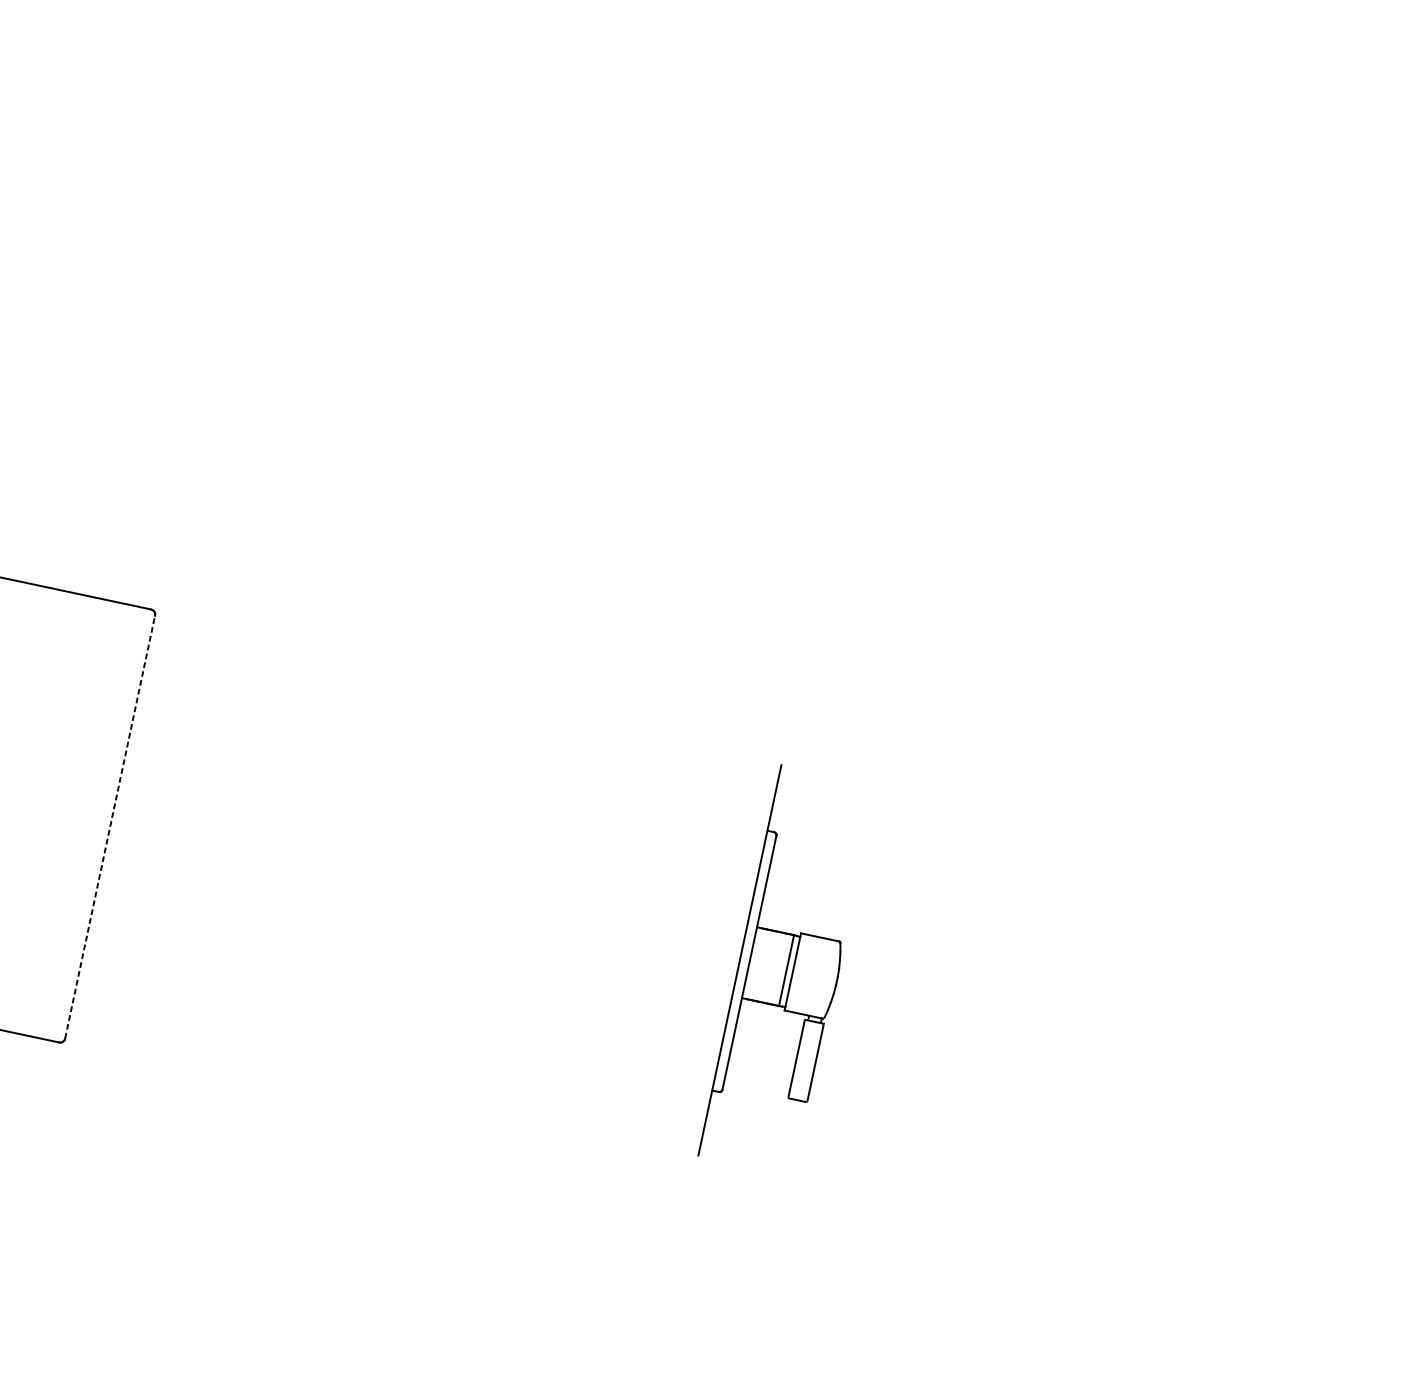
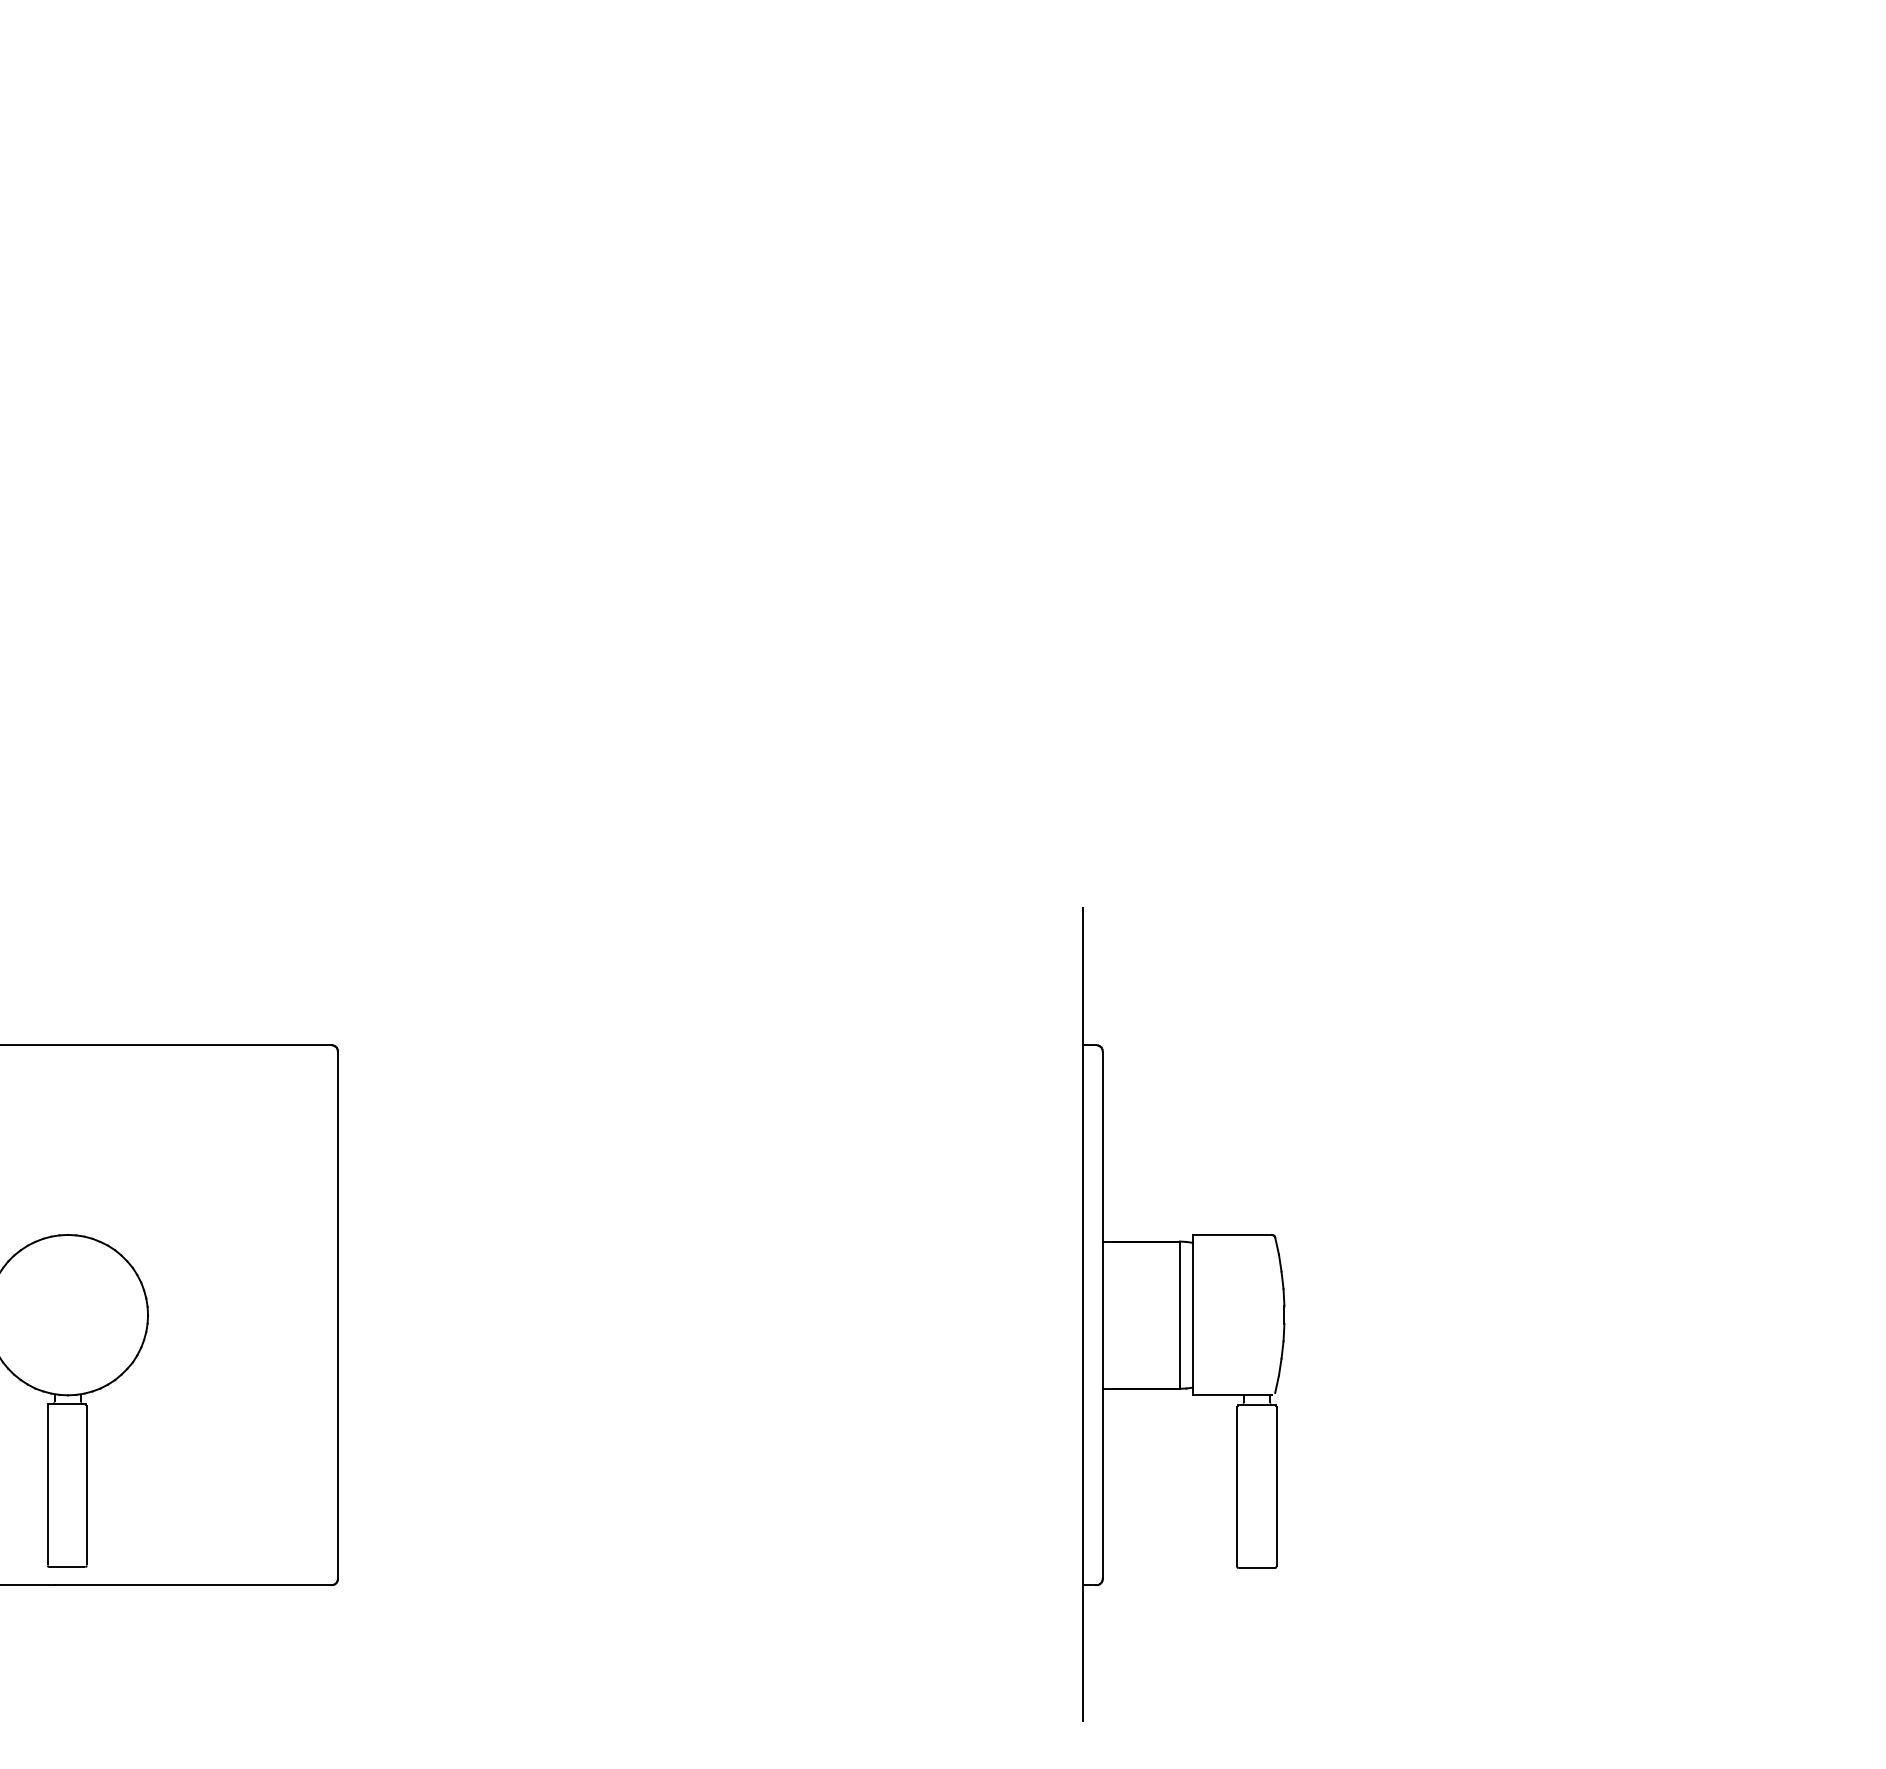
line: (109, 827) -> (337, 1315), dashed -> solid
part: (788, 970) -> (1183, 1314), size x1.67

